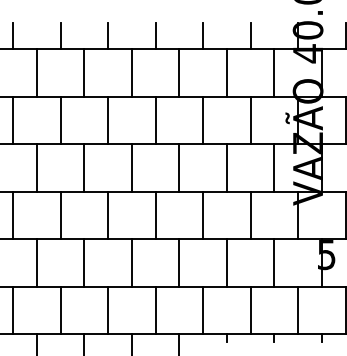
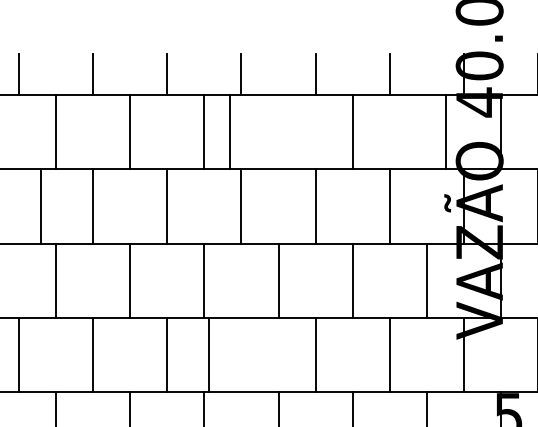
line: (179, 72) -> (230, 131), moved
line: (274, 72) -> (445, 131), moved
line: (13, 120) -> (41, 206), moved
line: (155, 215) -> (208, 355), moved

